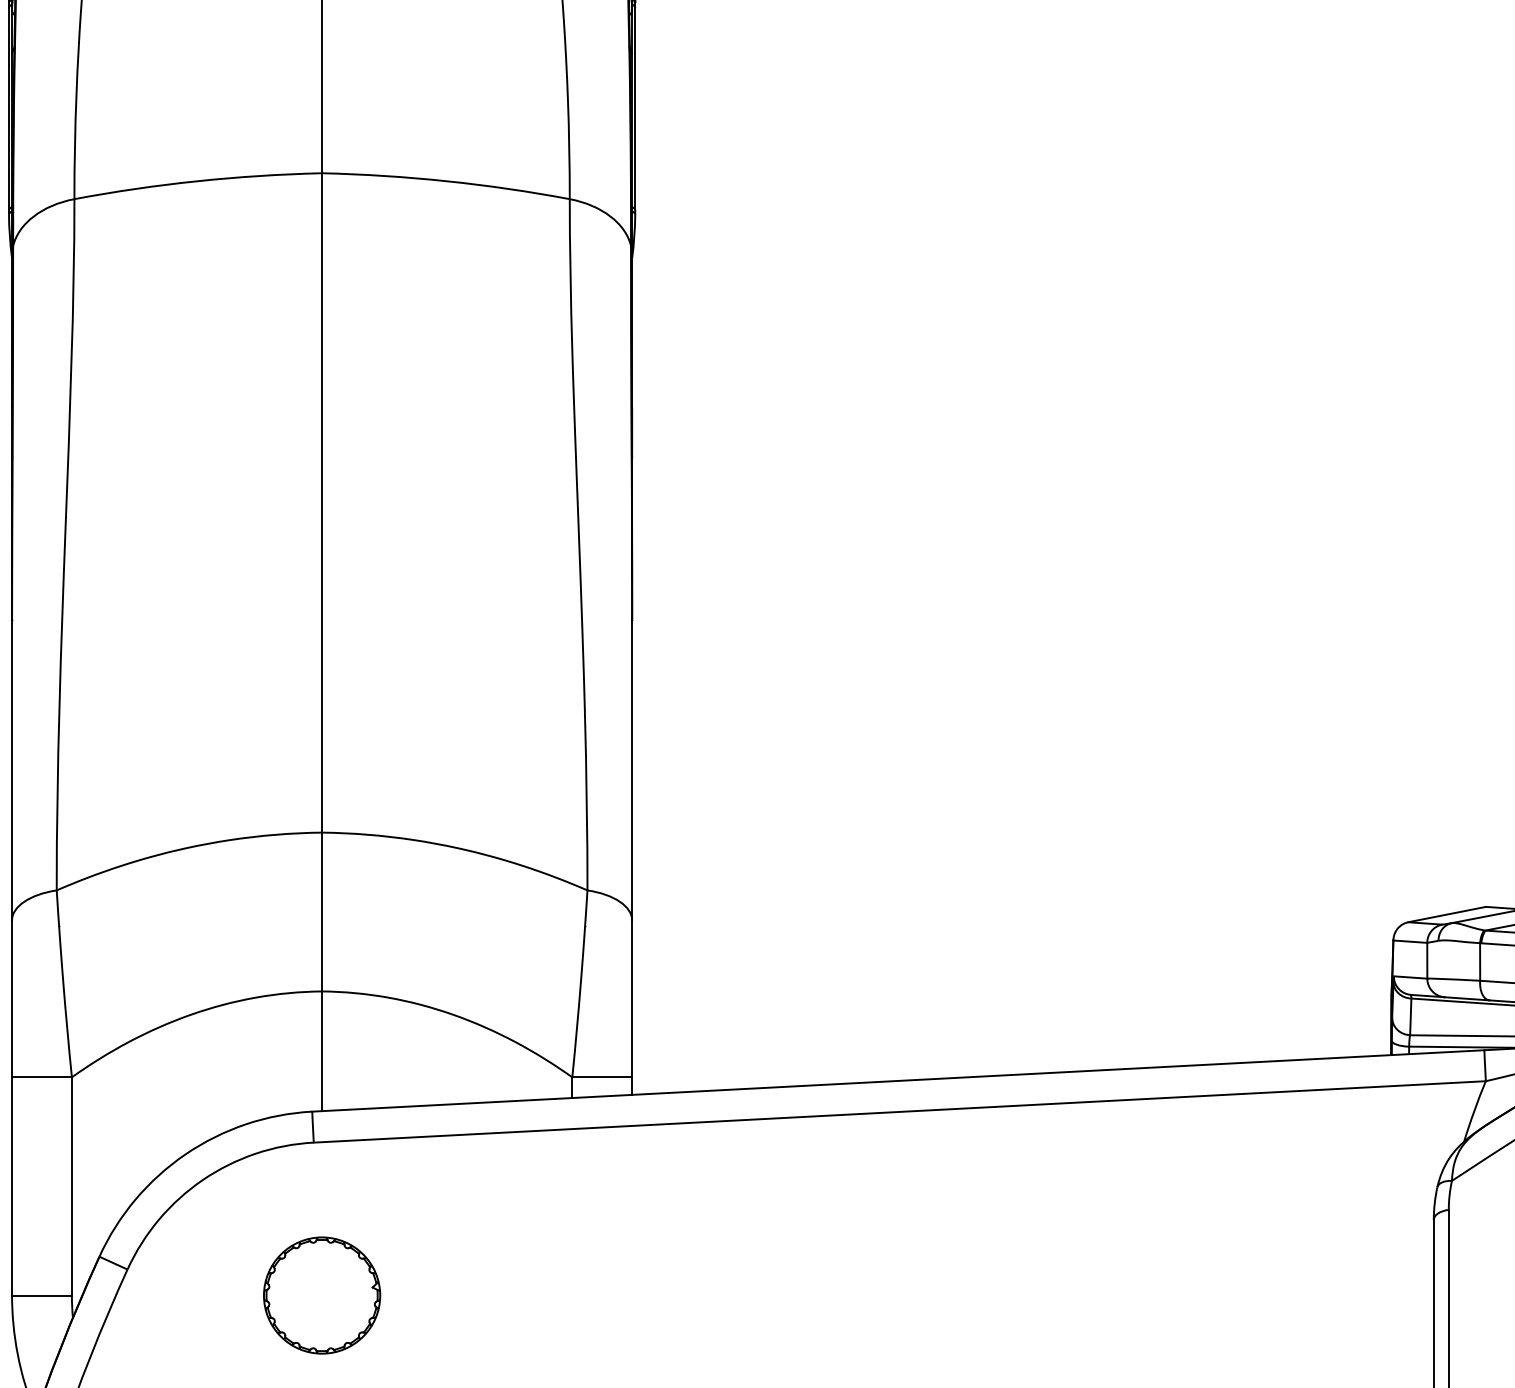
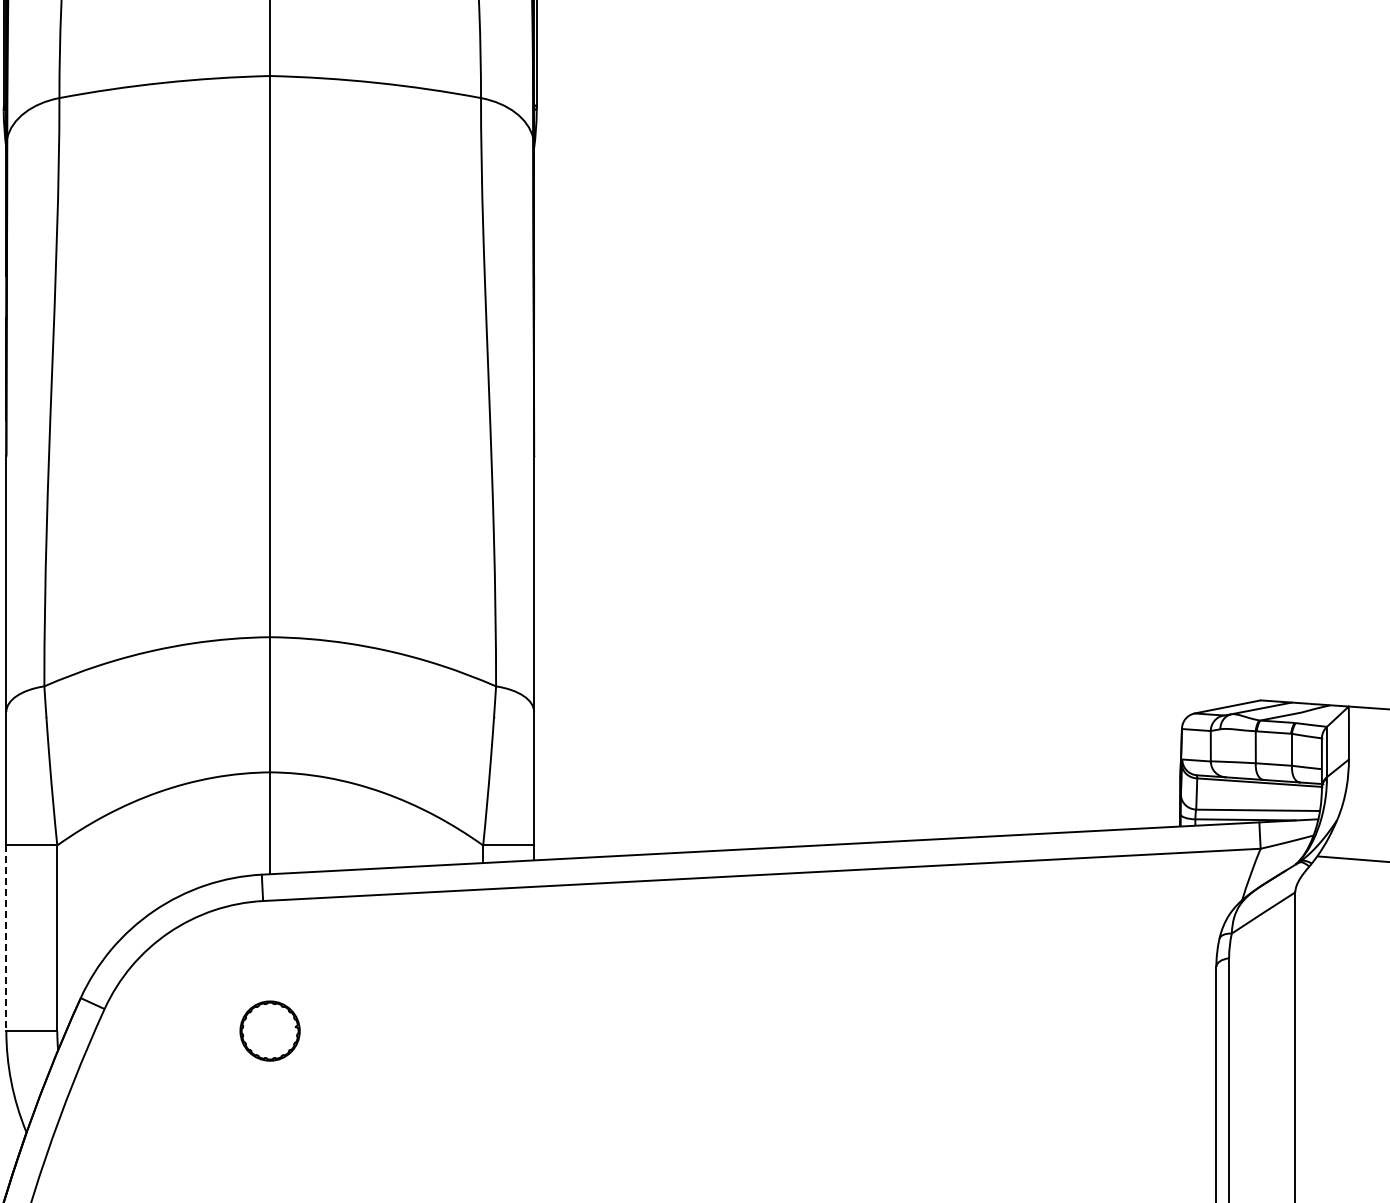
line: (12, 1186) -> (6, 938), solid -> dashed
part: (321, 1294) -> (269, 1030), size x0.6

